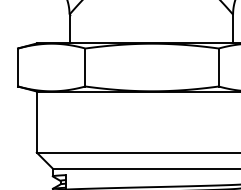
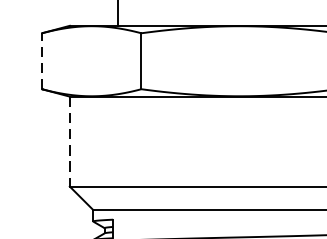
line: (18, 67) -> (42, 61), solid -> dashed
line: (36, 122) -> (69, 142), solid -> dashed

